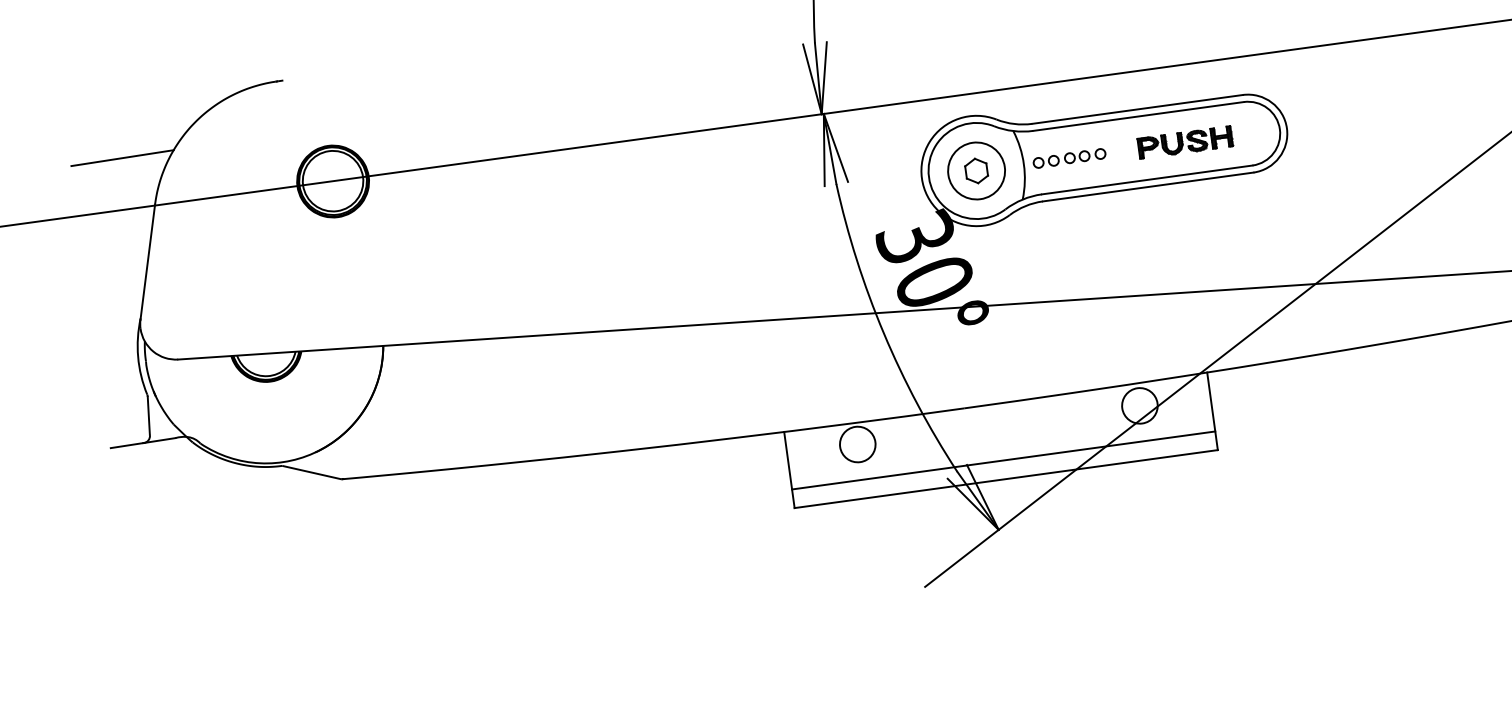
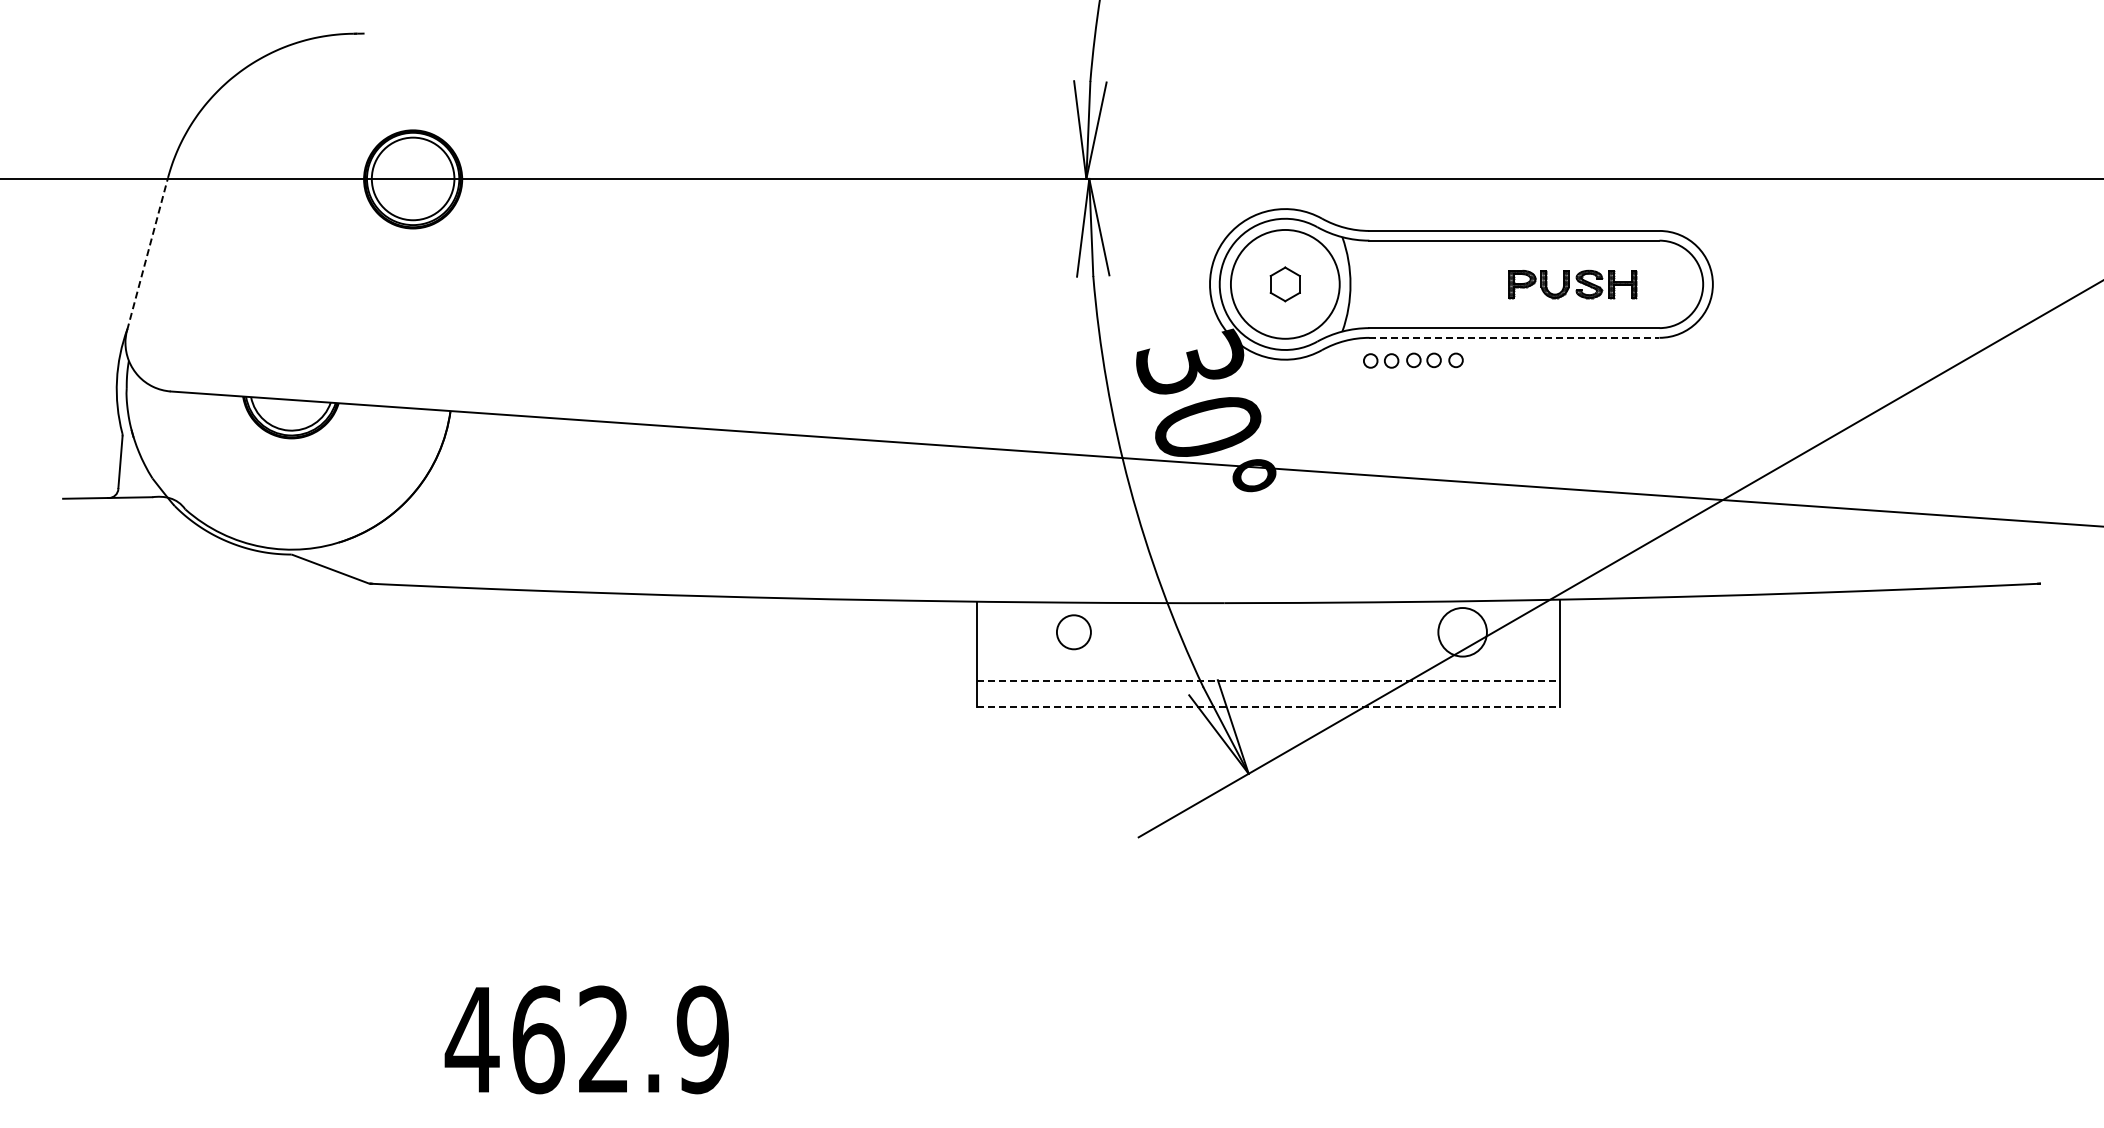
line: (122, 157) -> (132, 108), removed
part: (1069, 158) -> (1413, 360), moved
circle: (976, 171) -> (1285, 284), size x1.4
line: (1148, 186) -> (1514, 337), solid -> dashed
line: (147, 262) -> (147, 254), solid -> dashed
circle: (857, 444) -> (1073, 632), size x0.7
line: (1003, 460) -> (1268, 680), solid -> dashed
line: (1006, 479) -> (1268, 706), solid -> dashed

